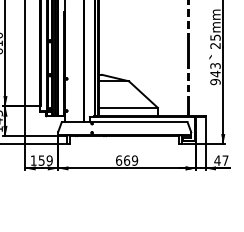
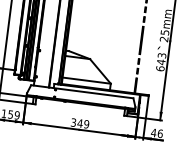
text: (215, 81) -> (160, 68), 943 -> 643
text: (123, 160) -> (77, 123), 669 -> 349
text: (225, 160) -> (160, 133), 47 -> 46

